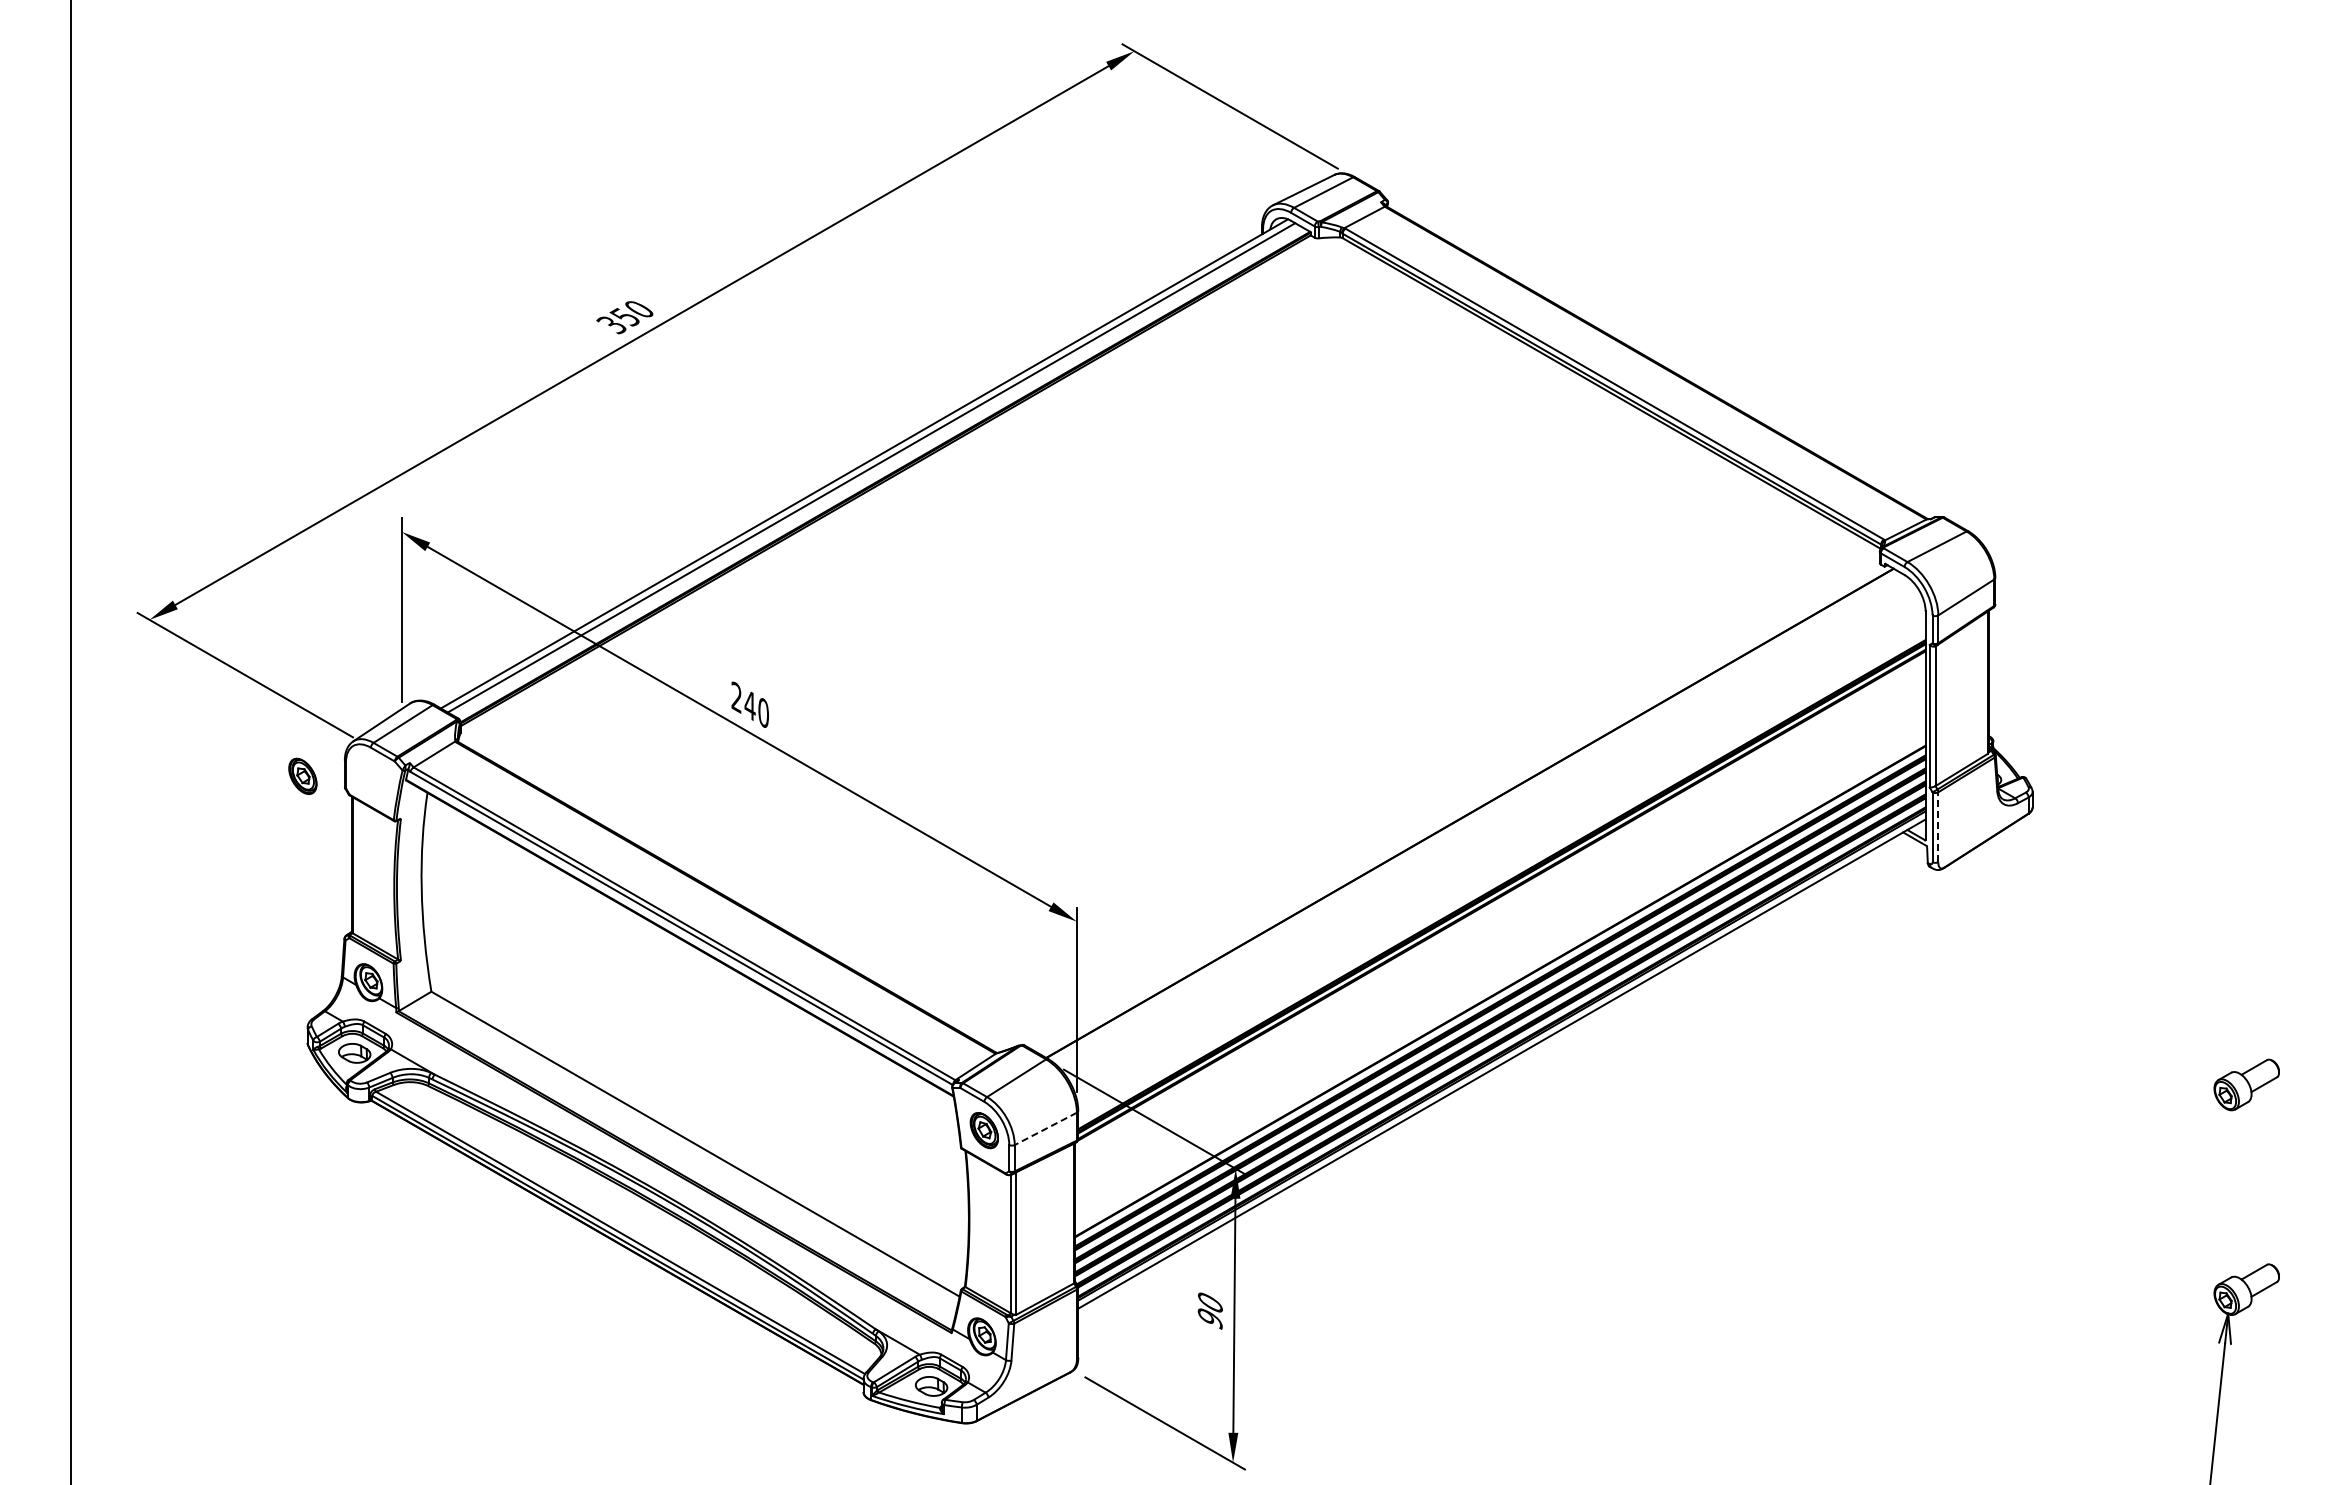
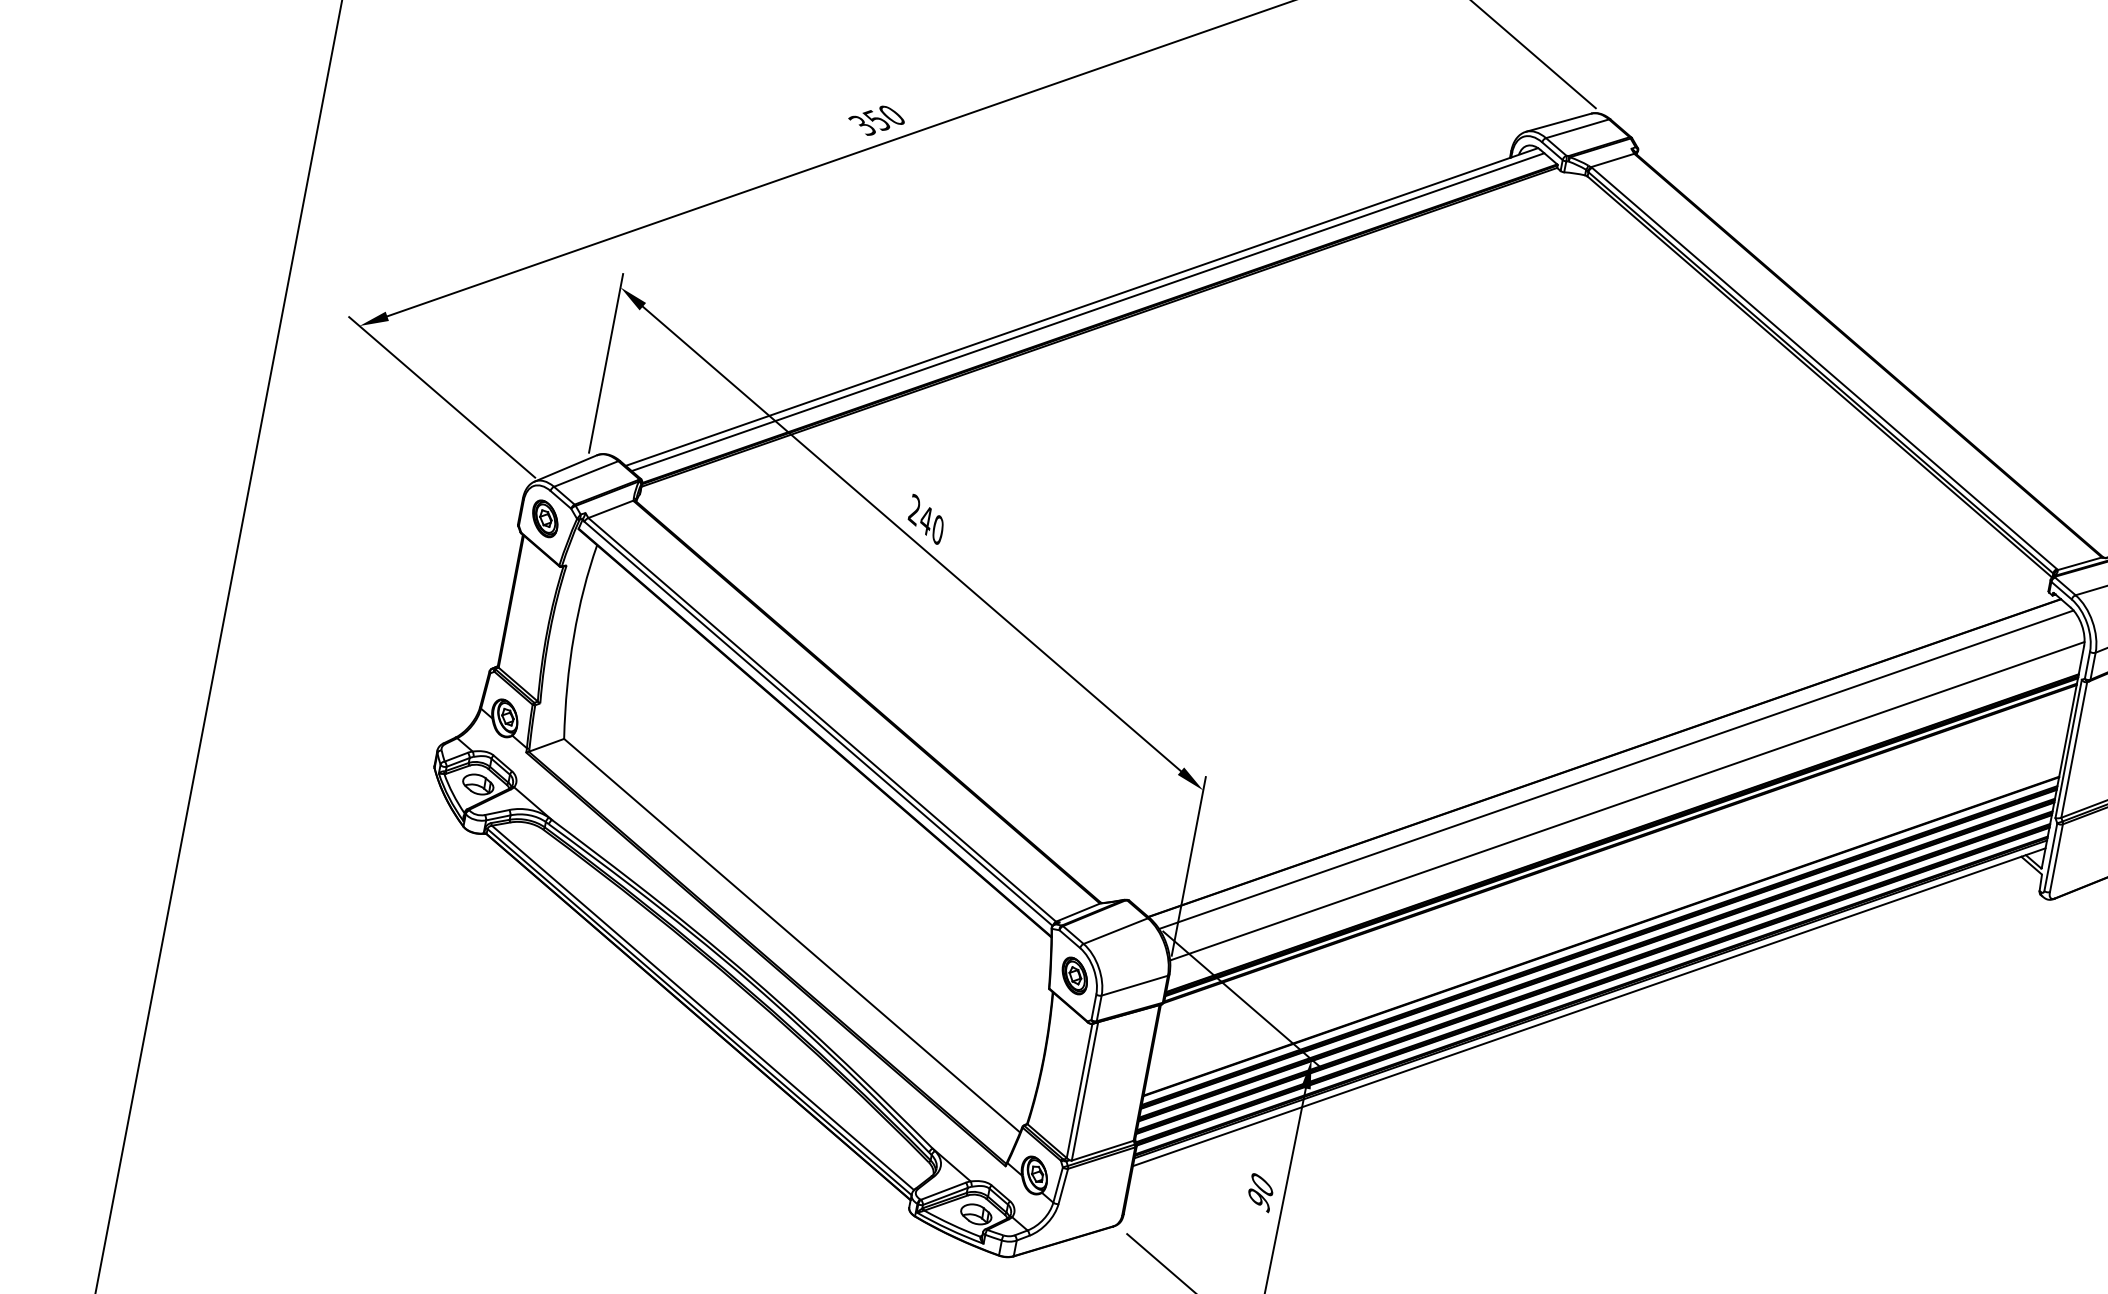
part: (302, 775) -> (545, 517), moved
line: (1483, 822) -> (1616, 769), added
line: (1938, 827) -> (2056, 858), dashed -> solid
line: (1500, 851) -> (1627, 800), added
line: (1045, 1129) -> (1134, 986), dashed -> solid

